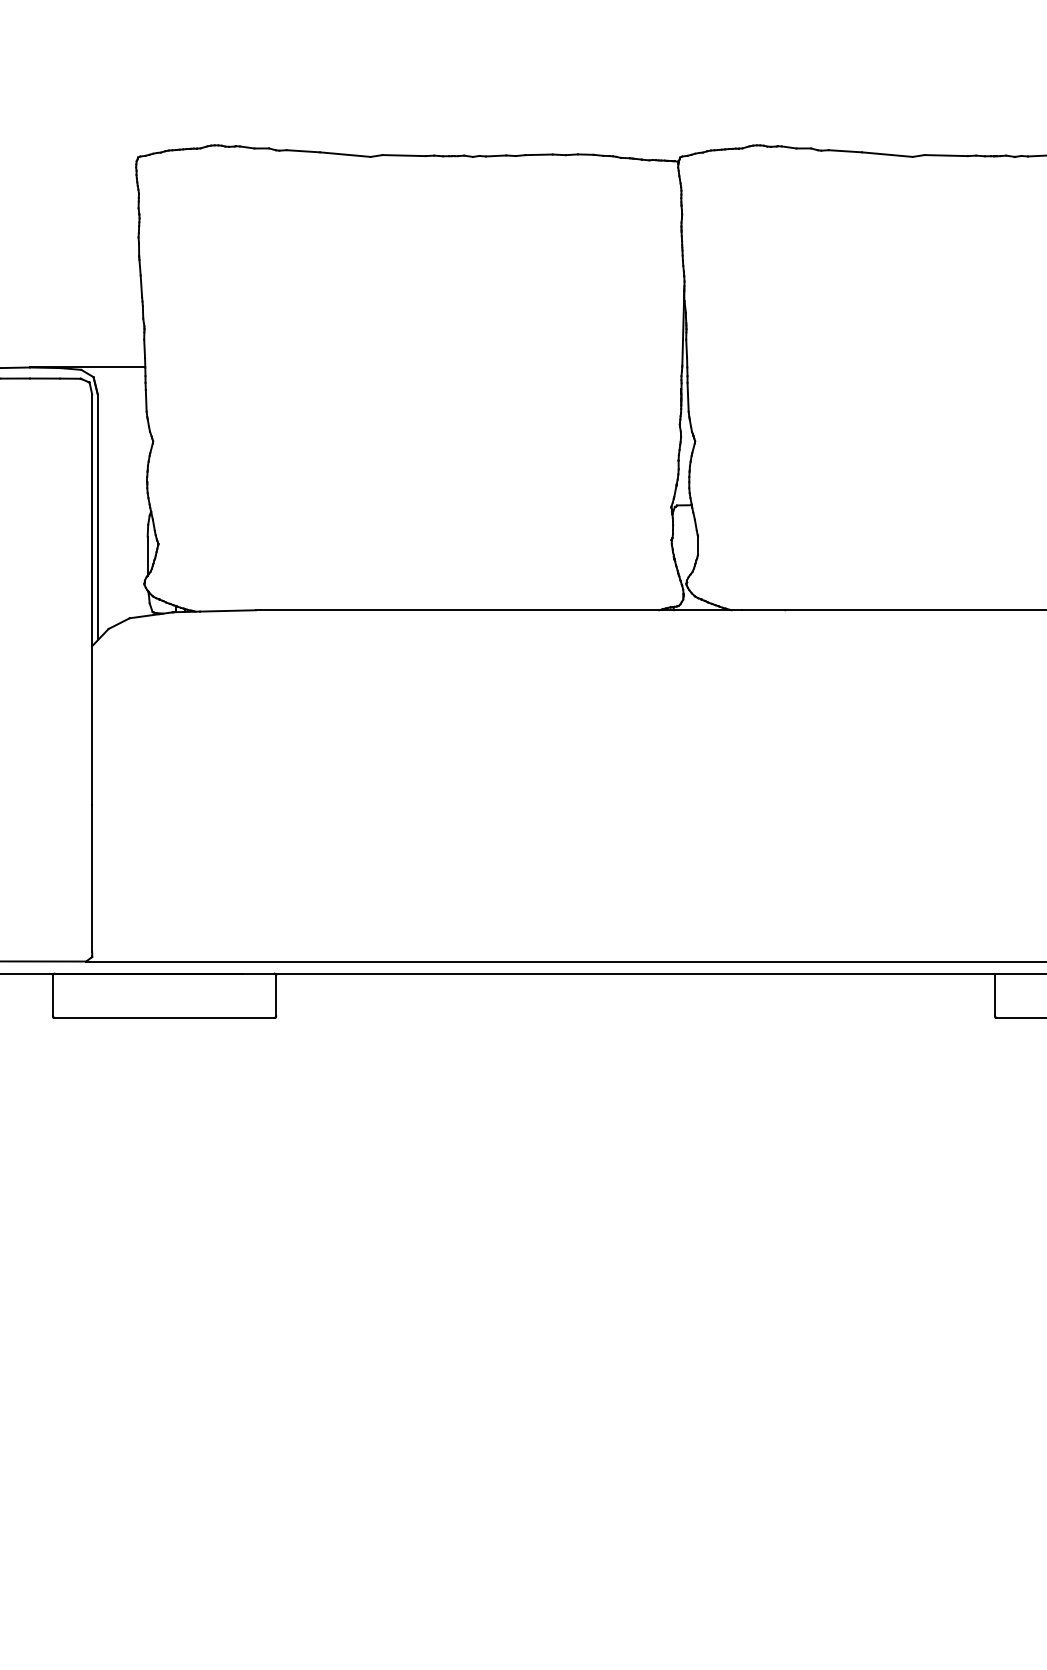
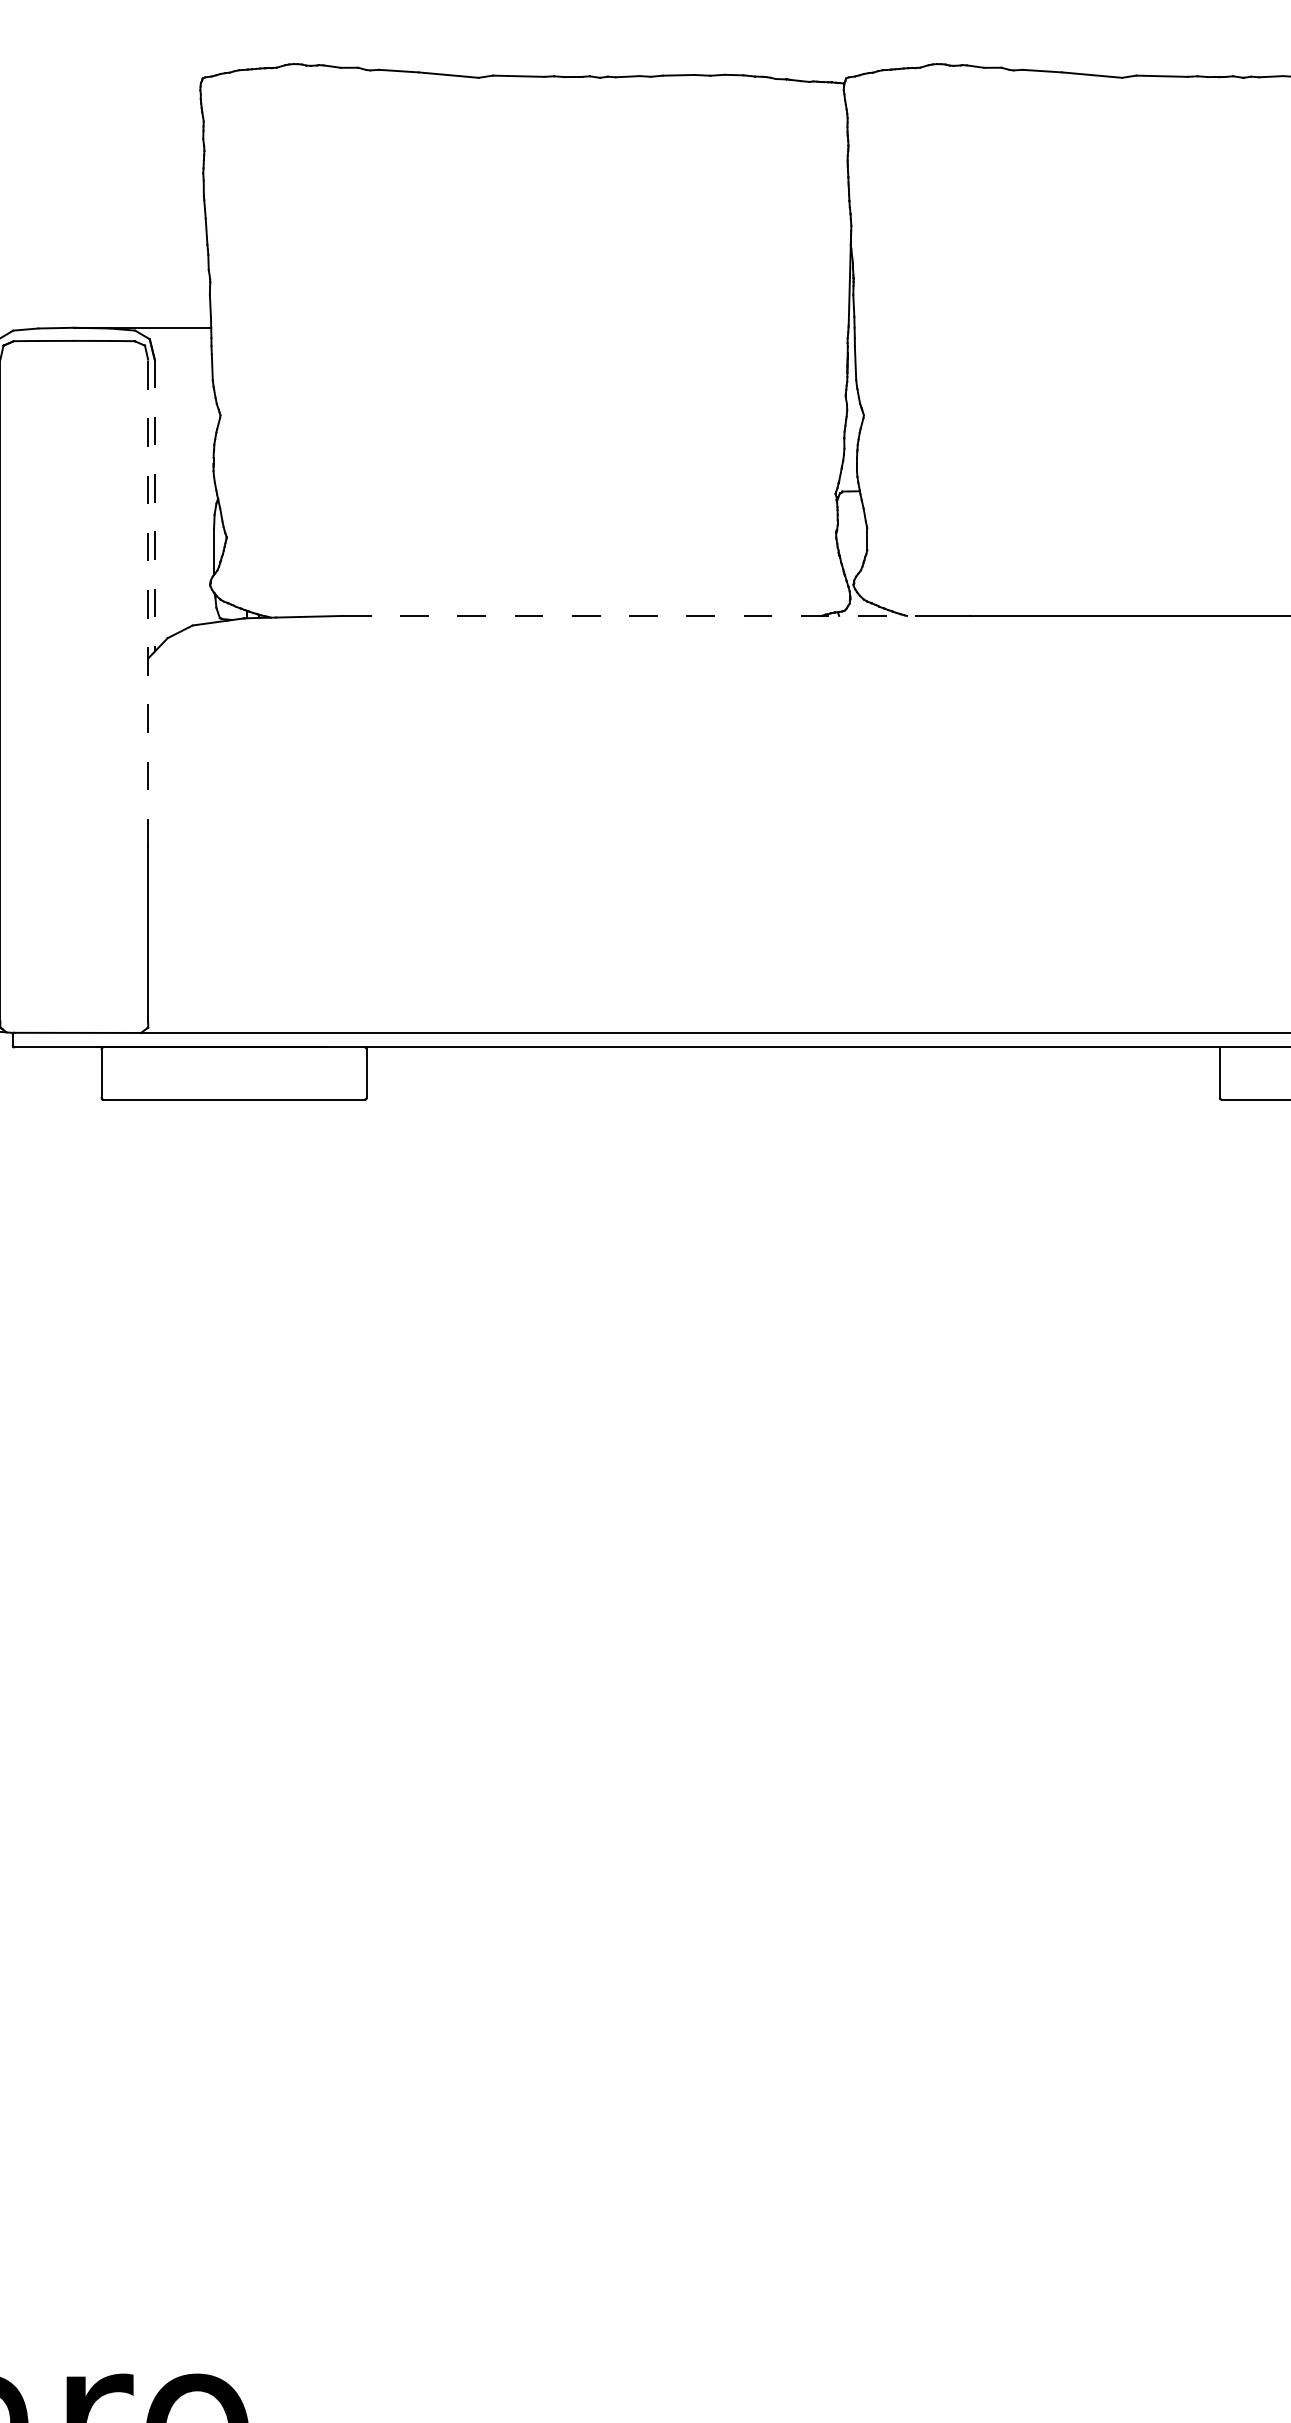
line: (97, 518) -> (154, 506), solid -> dashed
line: (92, 599) -> (148, 603), solid -> dashed
line: (499, 609) -> (631, 615), solid -> dashed

